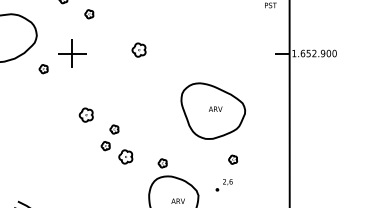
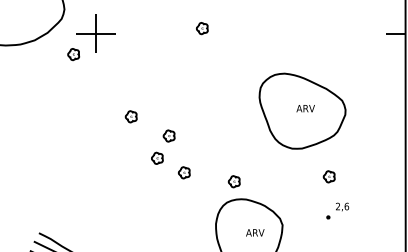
part: (138, 49) -> (201, 28), size x0.62
part: (72, 53) -> (96, 33), moved
part: (86, 115) -> (131, 117), size x0.62
part: (125, 156) -> (184, 172), size x0.62
part: (223, 185) -> (336, 211), moved

